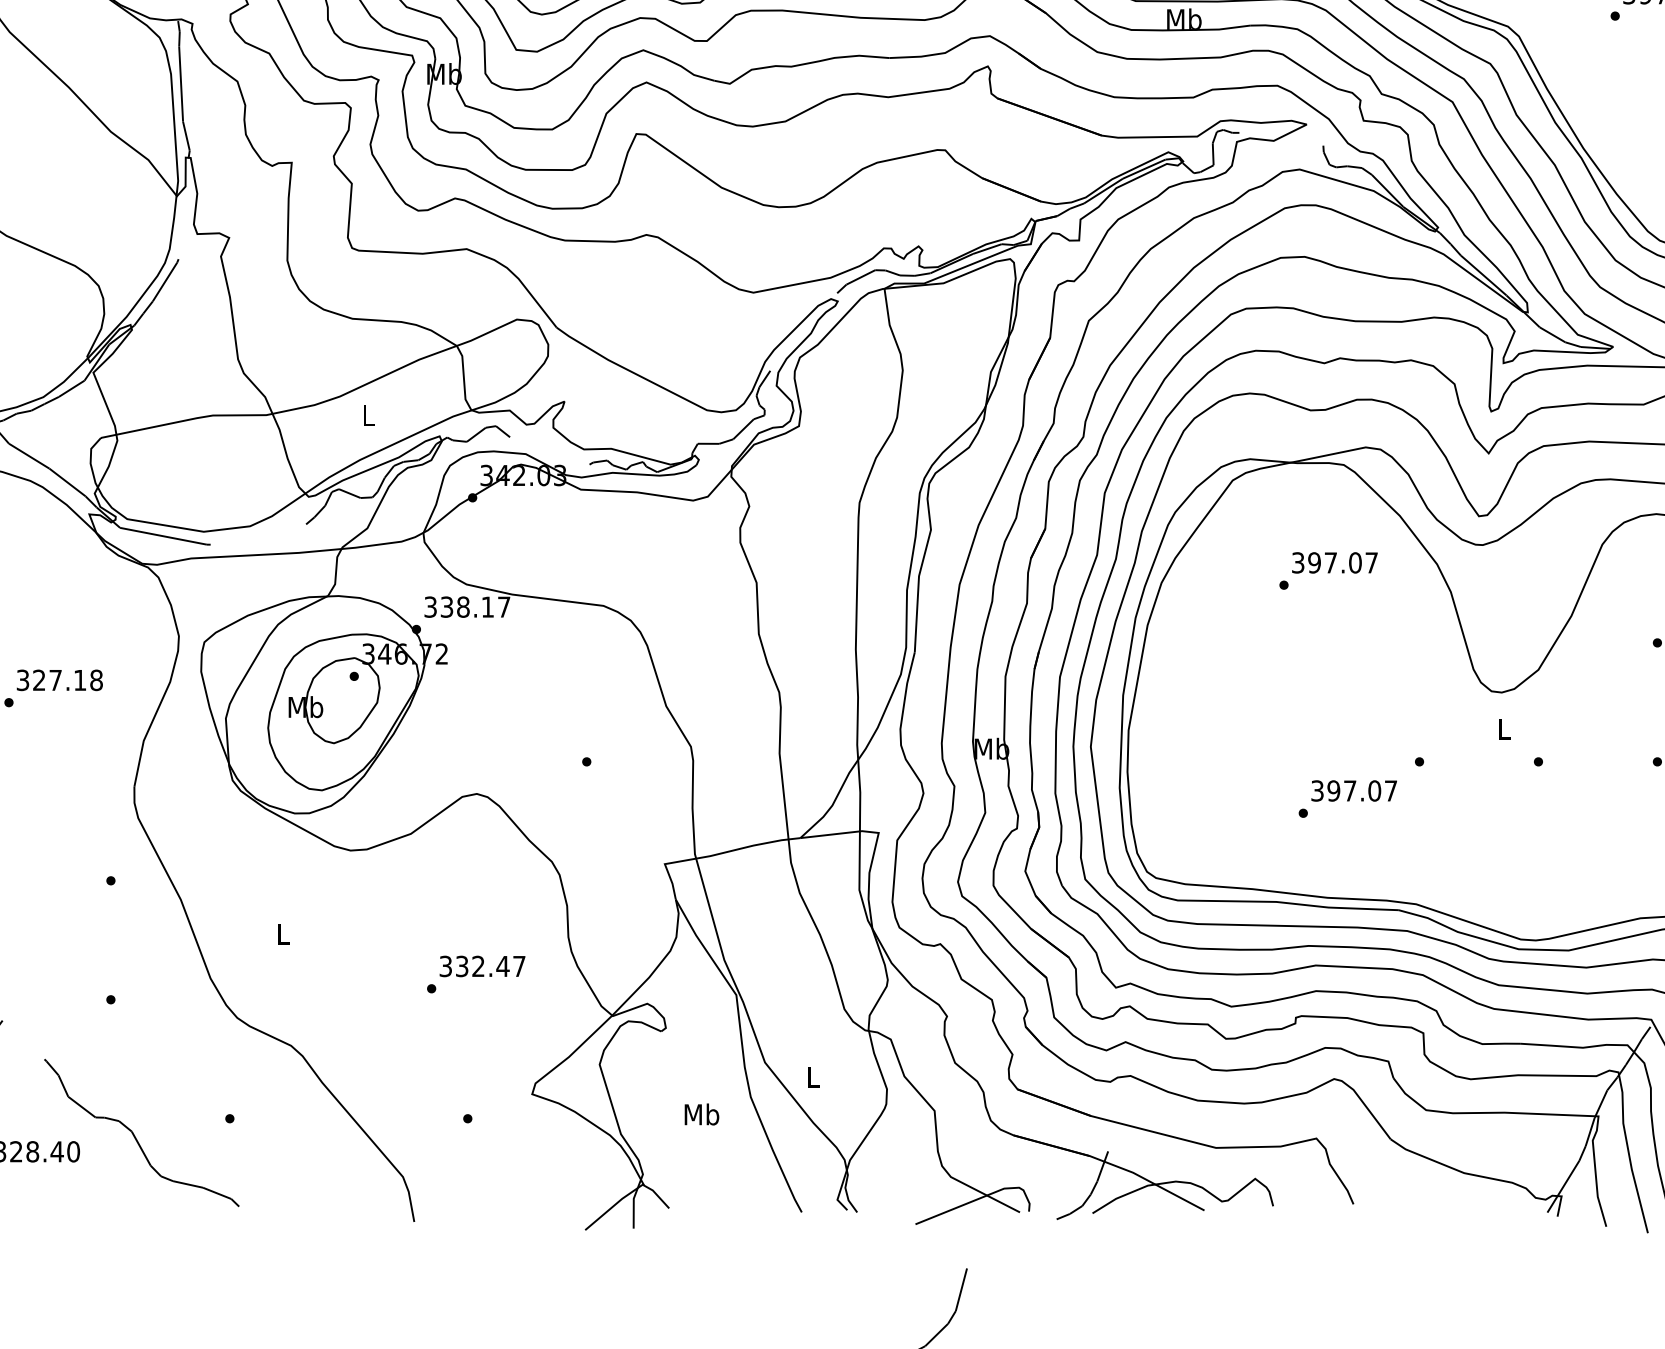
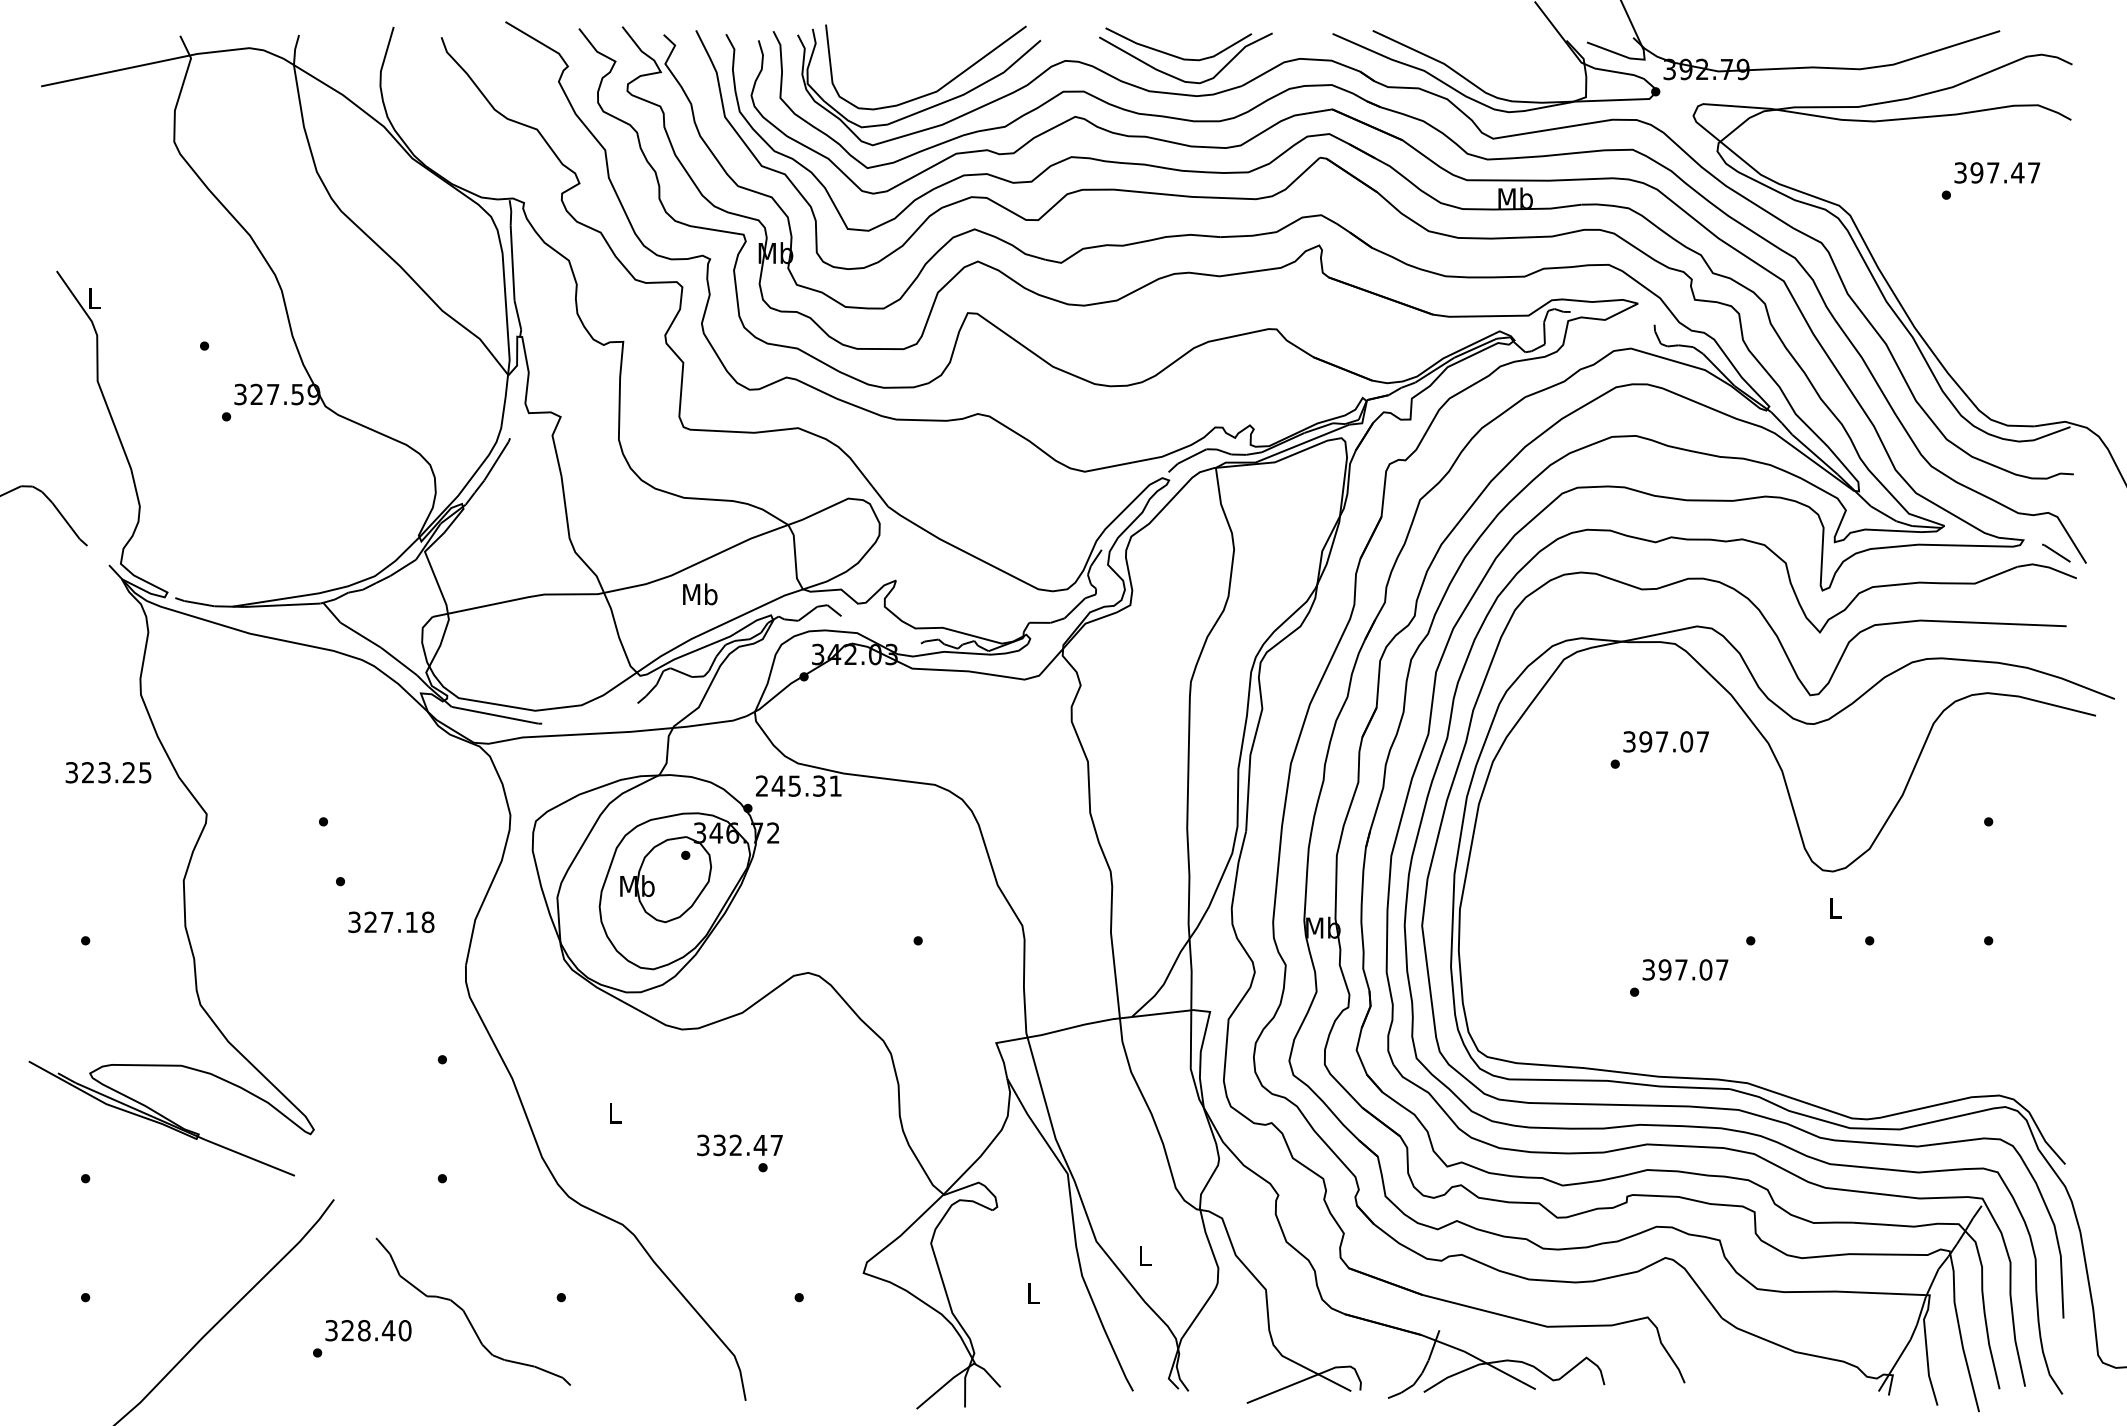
text: (369, 415) -> (700, 594), L -> Mb
text: (467, 606) -> (798, 785), 338.17 -> 245.31
text: (59, 680) -> (391, 922), moved
text: (482, 966) -> (739, 1145), moved
text: (702, 1114) -> (1033, 1293), Mb -> L

